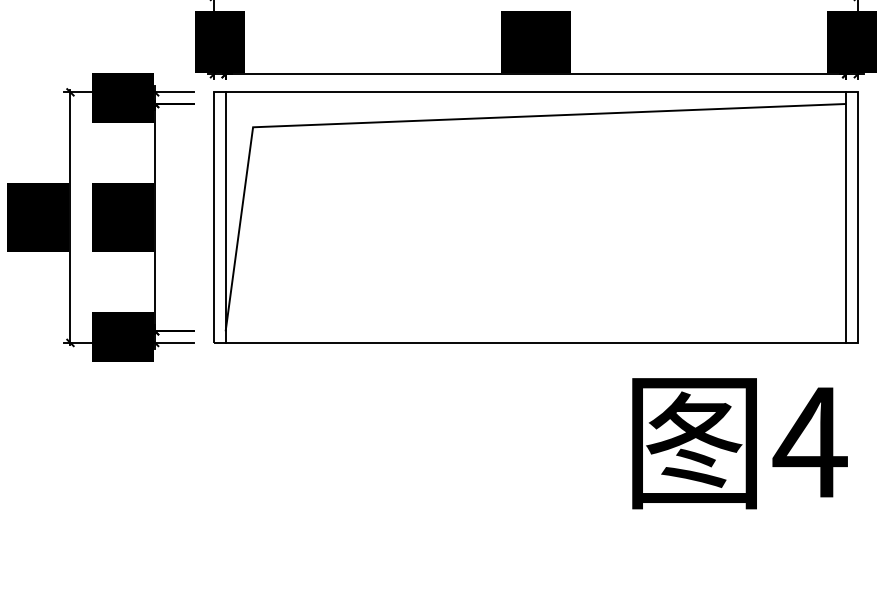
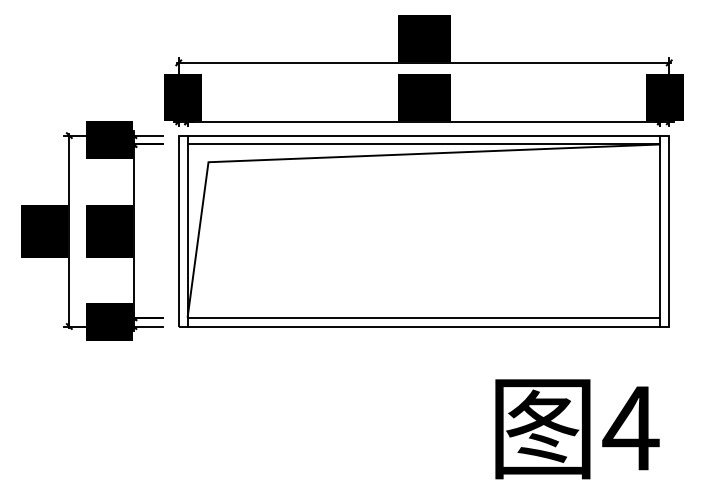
line: (535, 104) -> (423, 144), added
line: (535, 331) -> (423, 317), added
text: (740, 443) -> (577, 429), moved

